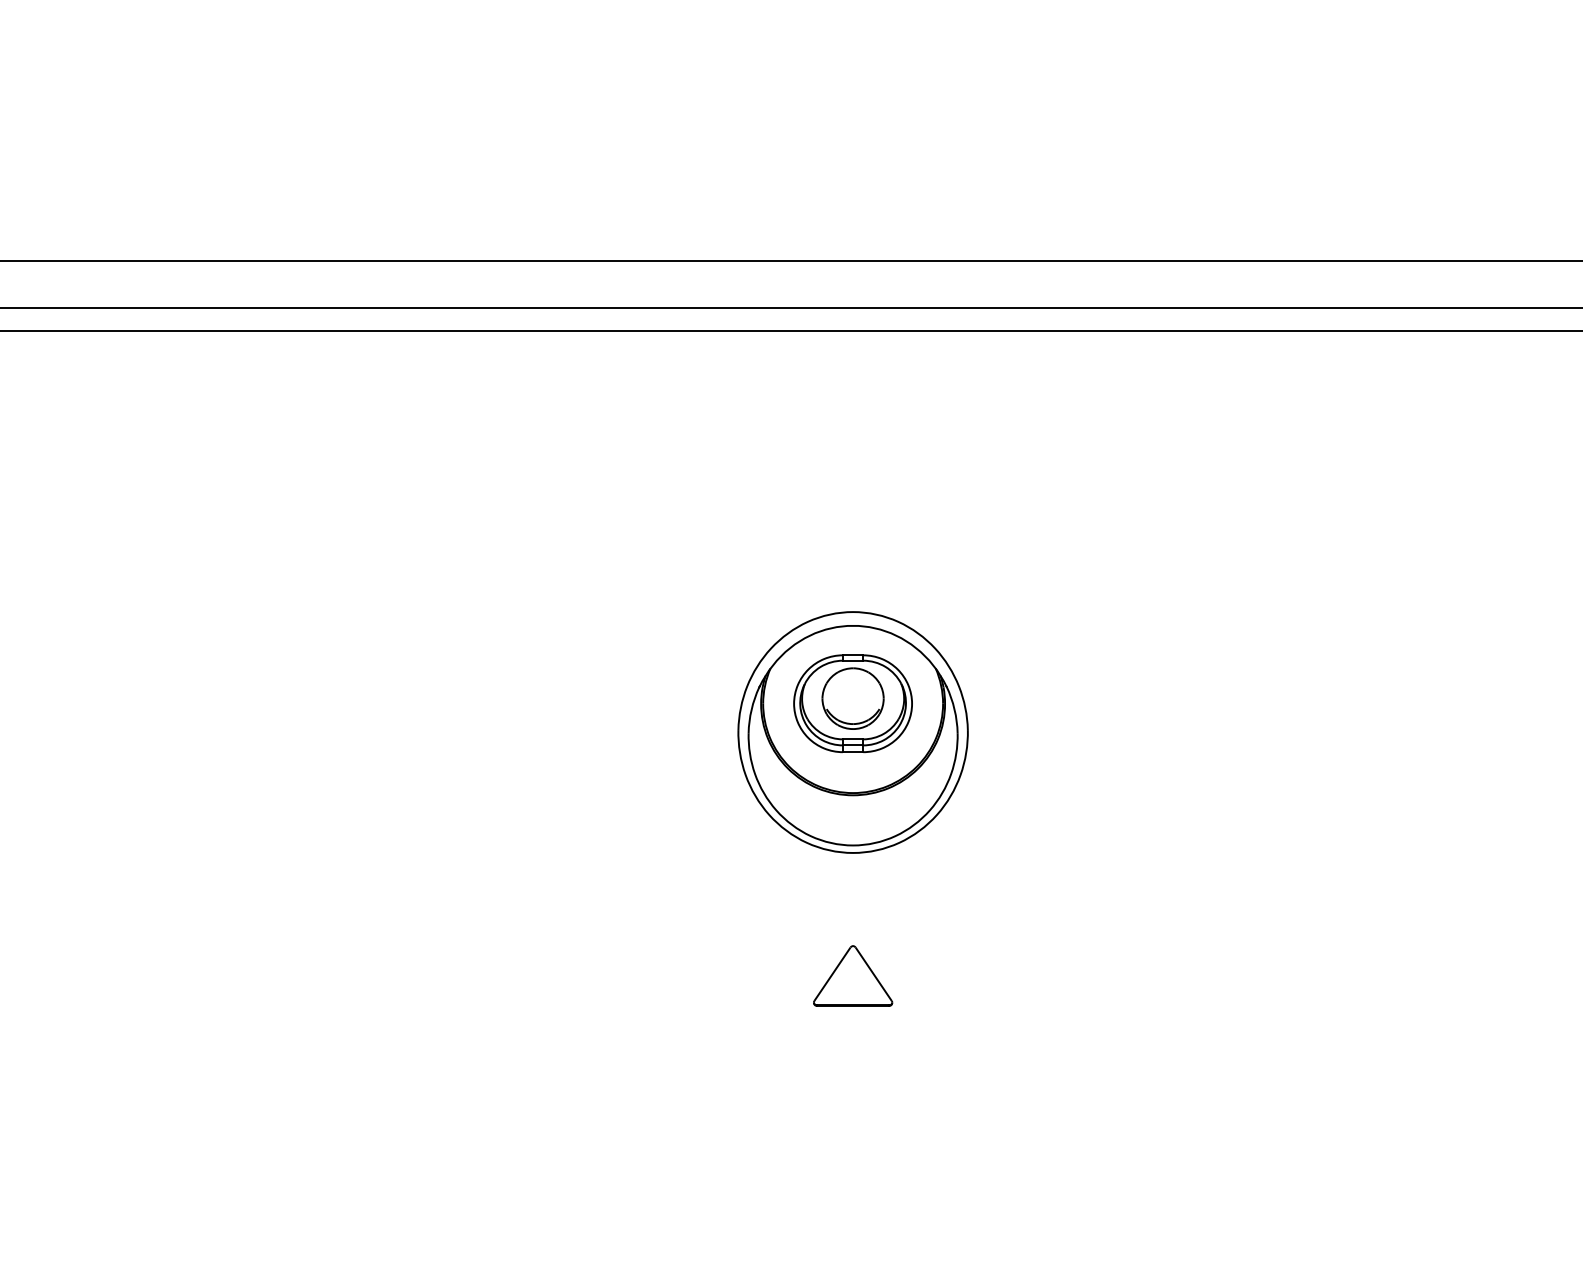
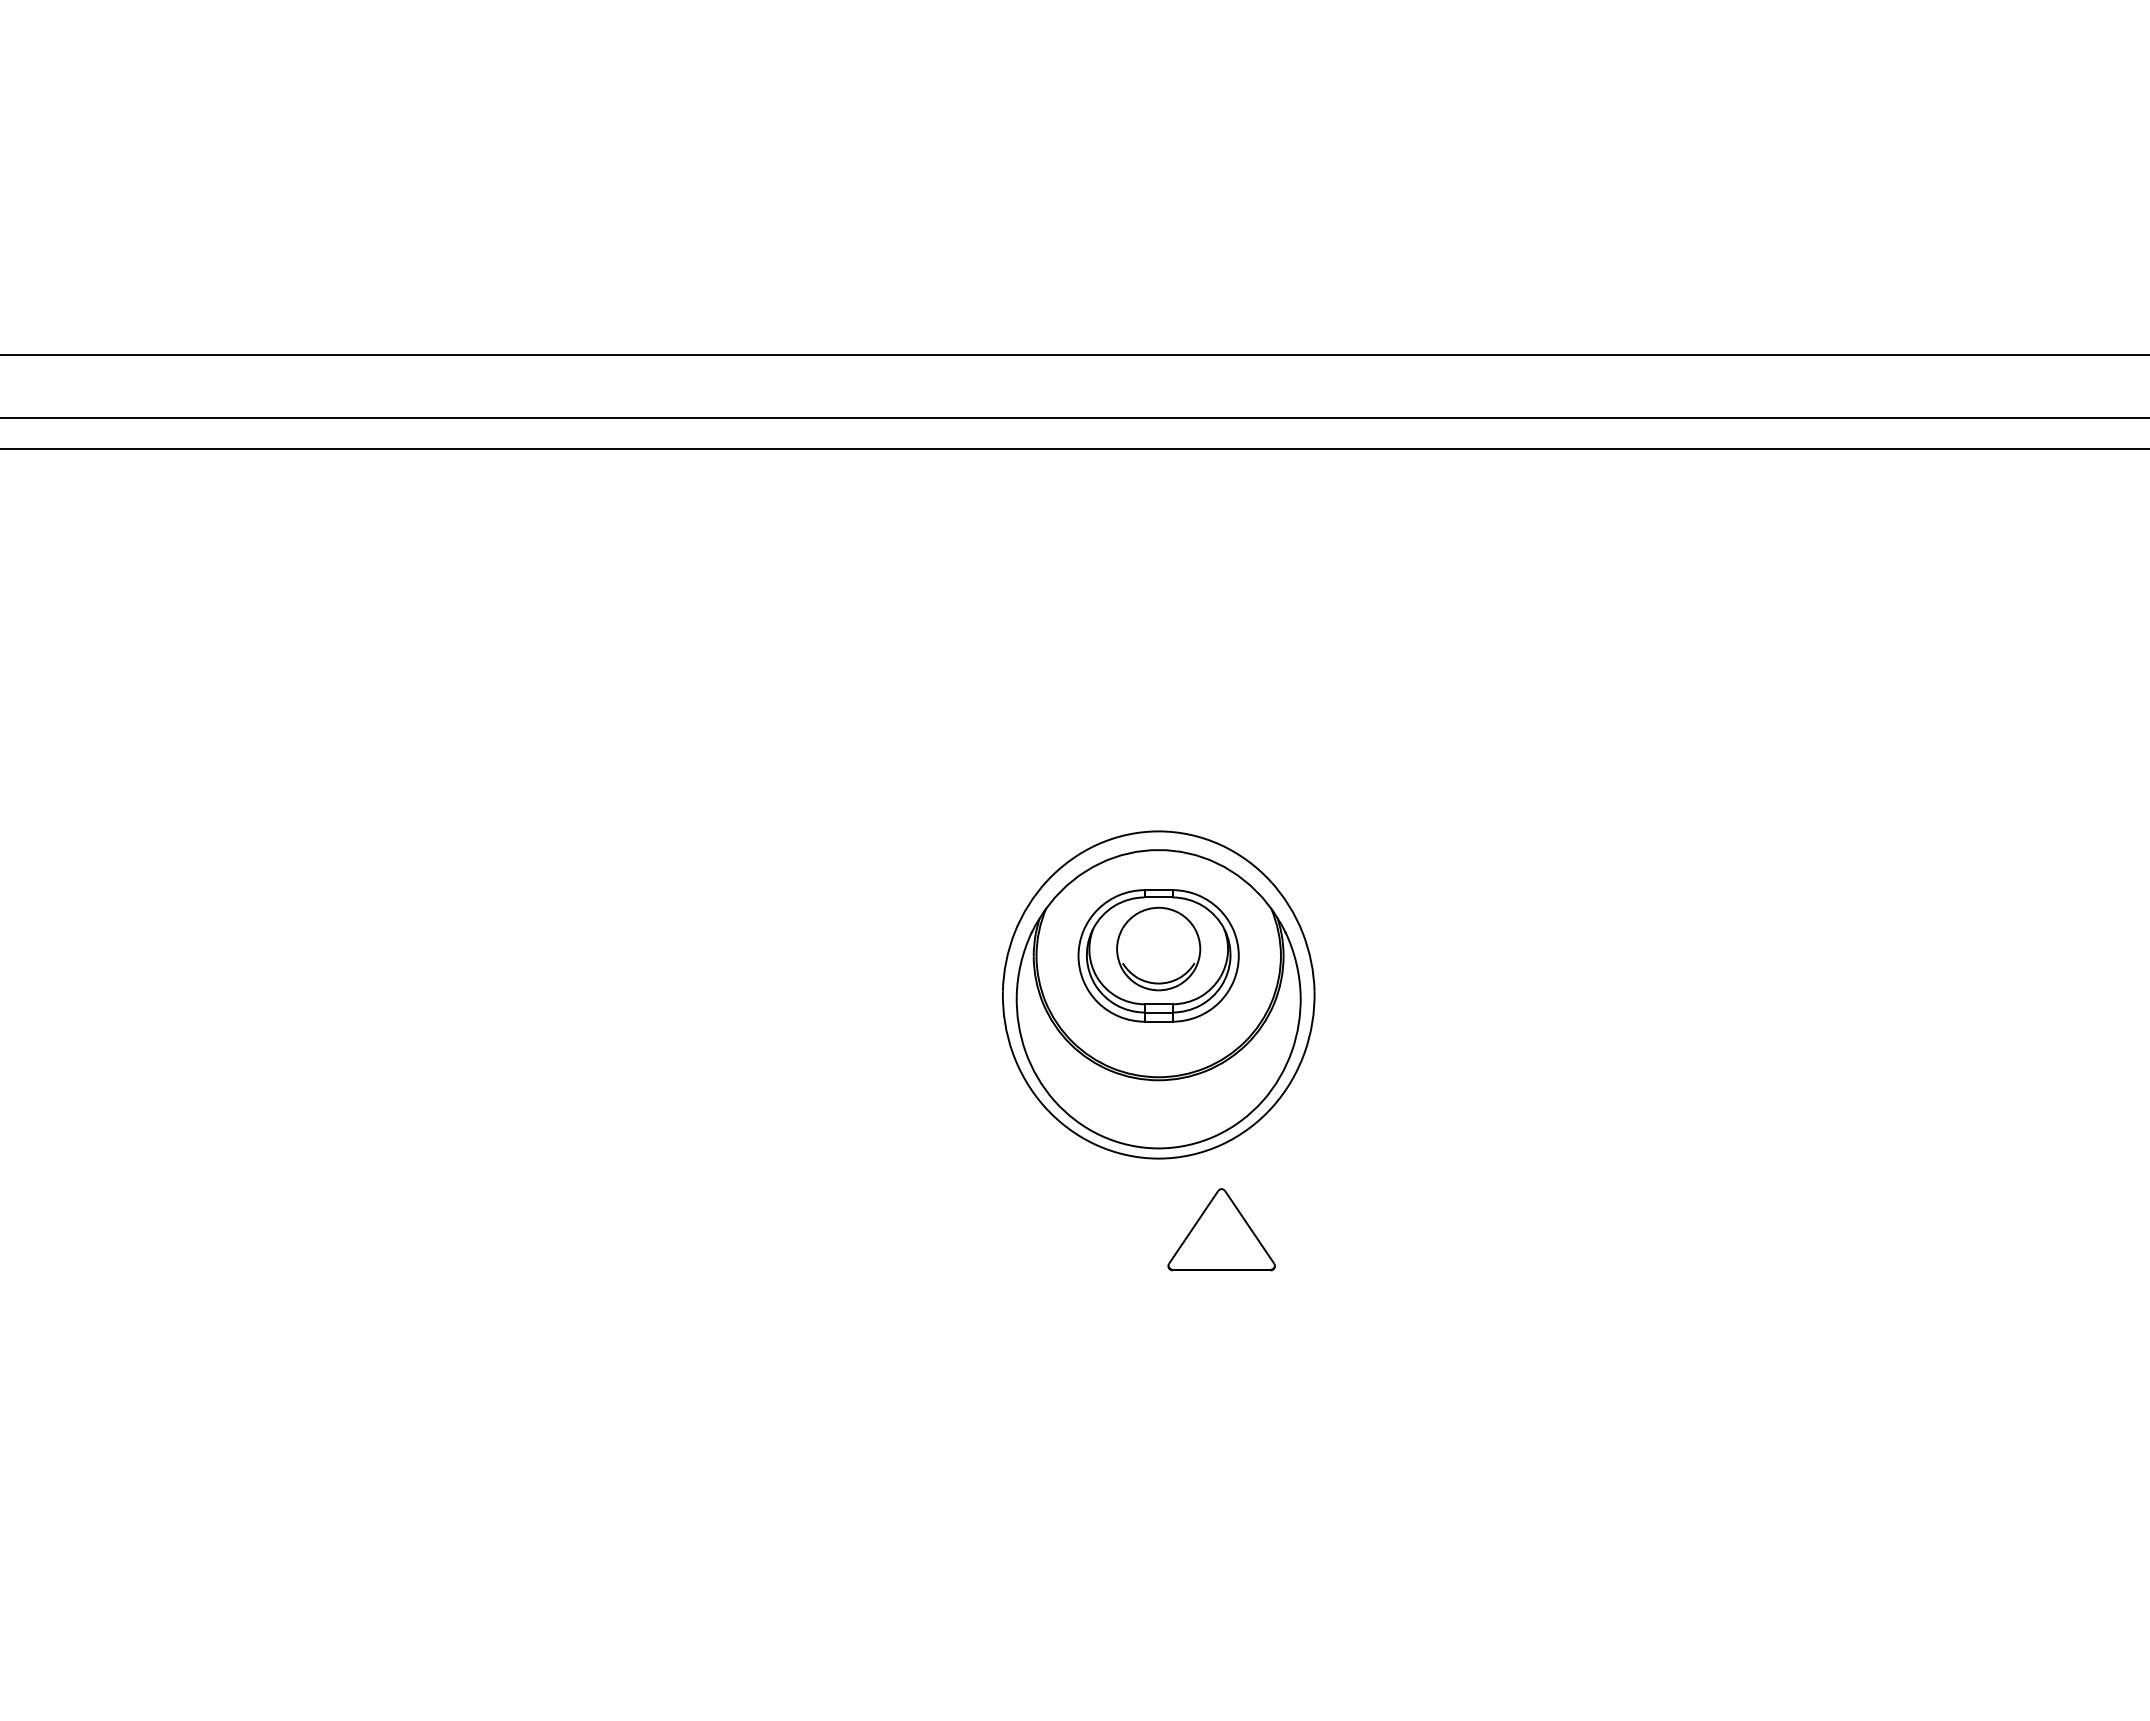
part: (852, 975) -> (1221, 1229), moved

